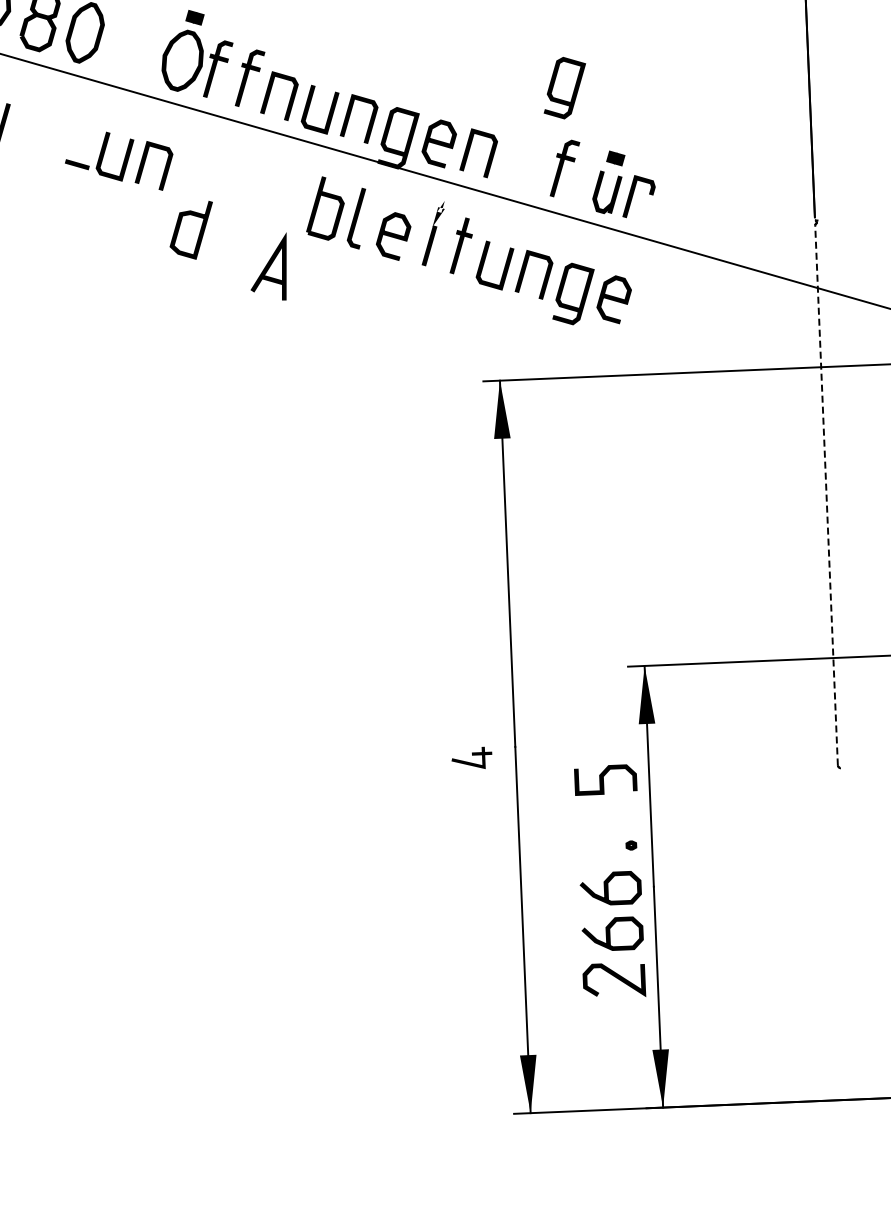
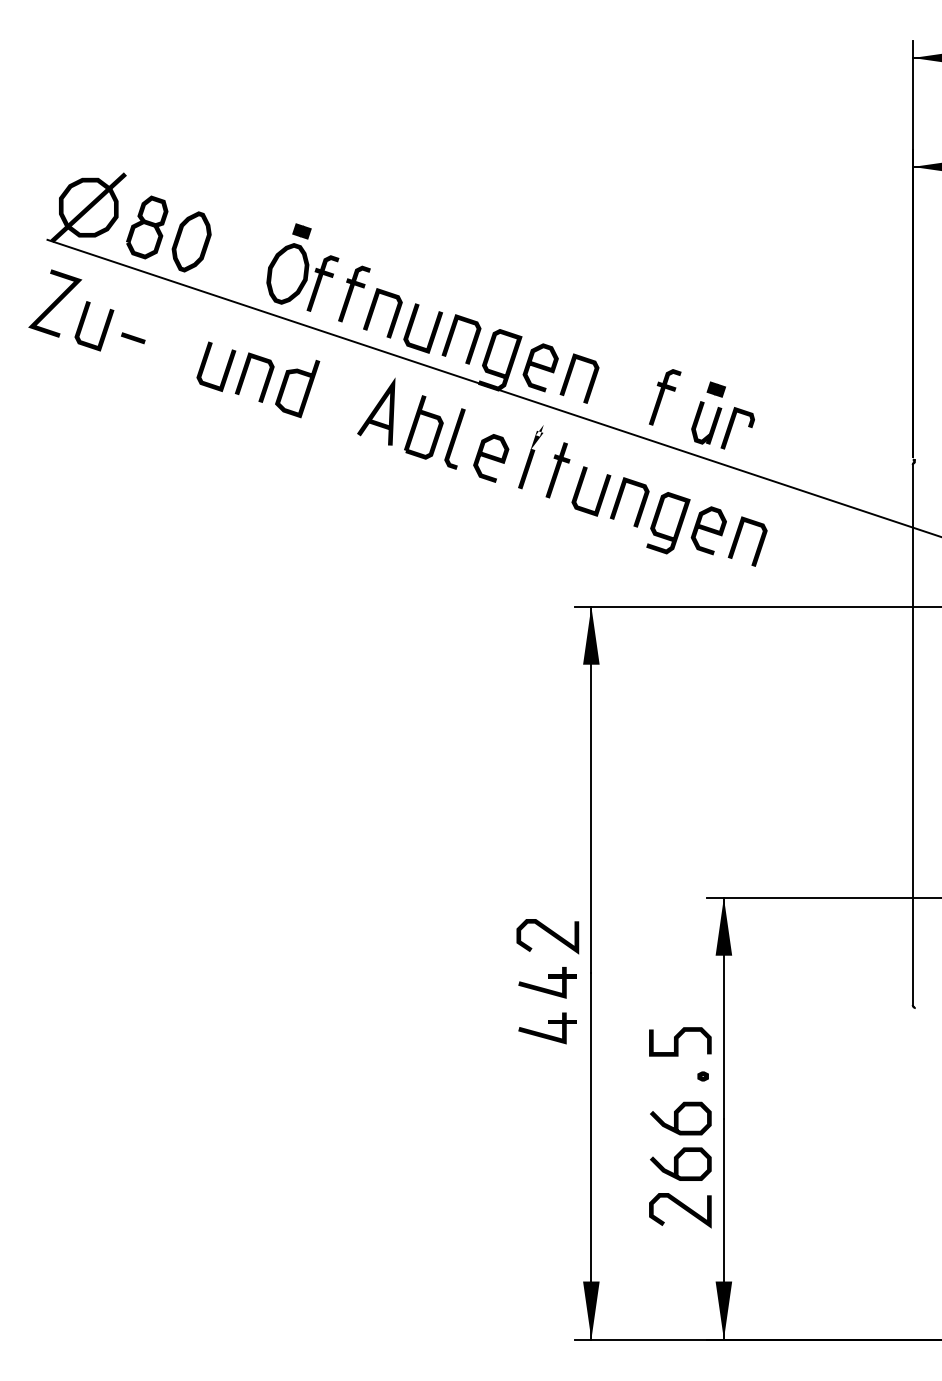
curve: (573, 92) -> (676, 321), removed
line: (77, 164) -> (133, 338), moved
curve: (199, 231) -> (305, 390), moved
part: (269, 267) -> (376, 411), moved
line: (645, 305) -> (739, 537), added
line: (826, 494) -> (912, 734), dashed -> solid
curve: (470, 709) -> (548, 933), added
part: (471, 758) -> (547, 982), size x1.43
curve: (603, 779) -> (678, 1041), moved
part: (473, 804) -> (547, 1028), added

